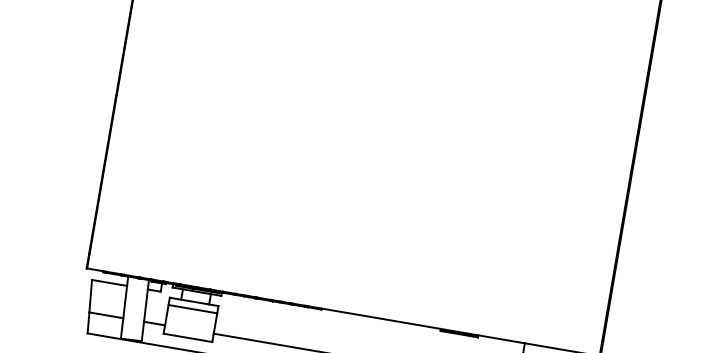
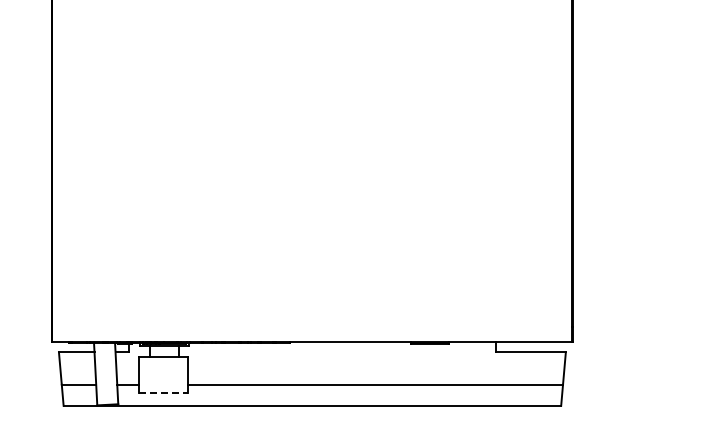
line: (192, 309) -> (162, 364), removed
line: (188, 338) -> (163, 393), solid -> dashed

